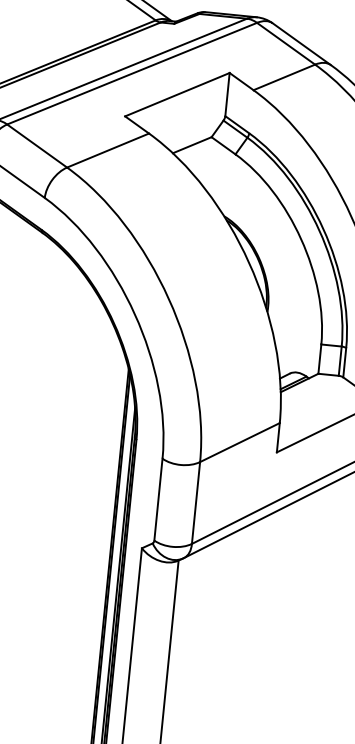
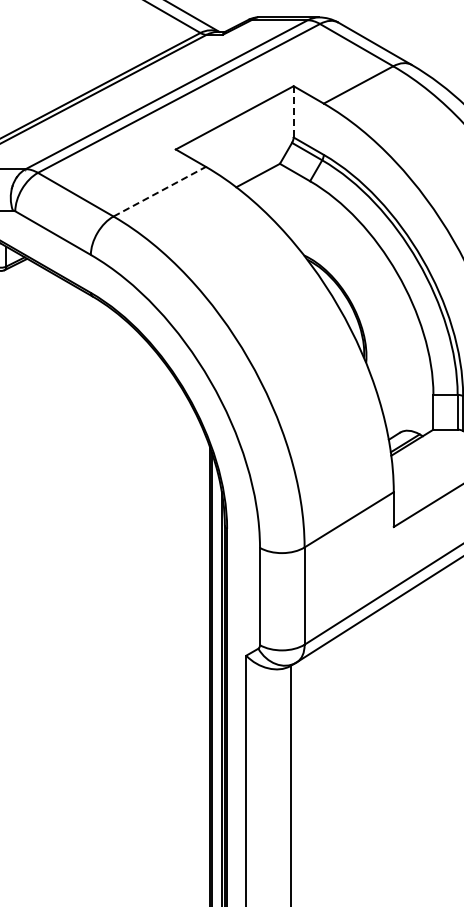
line: (227, 94) -> (293, 111), solid -> dashed
line: (108, 150) -> (160, 191), solid -> dashed

